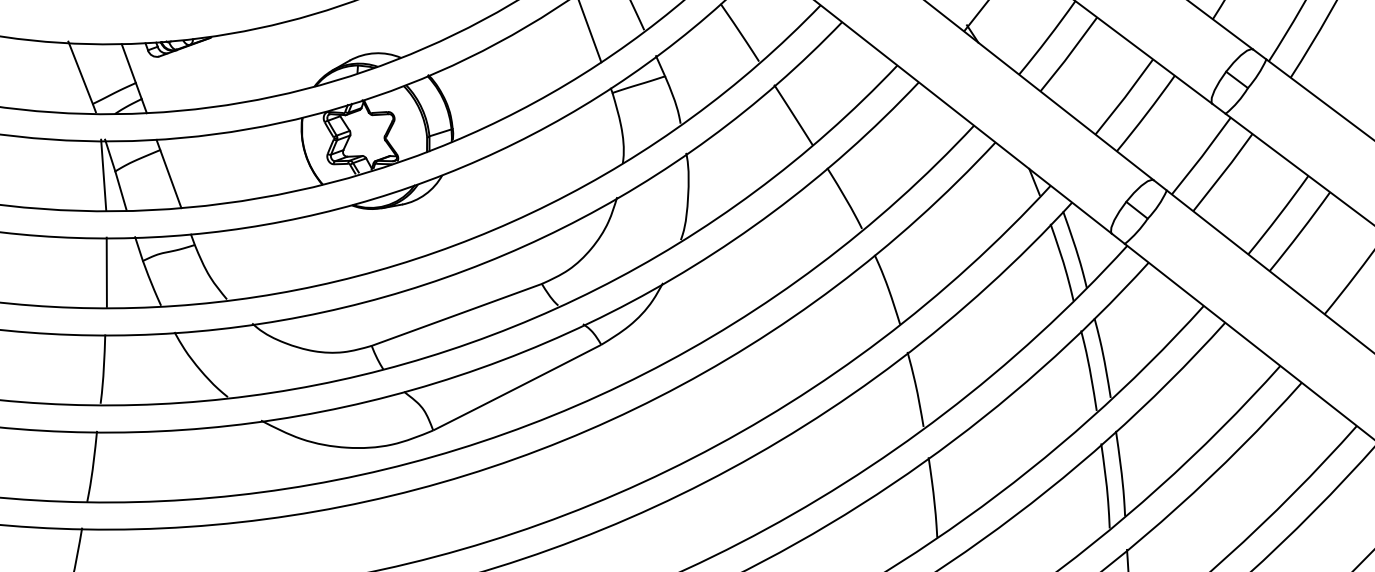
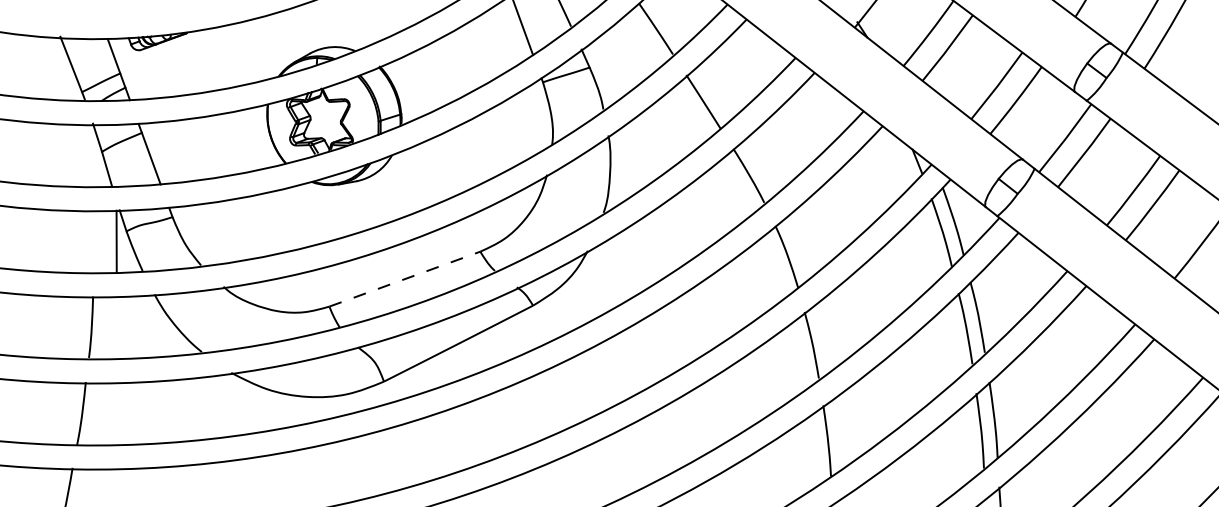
line: (103, 174) -> (91, 154), removed
line: (106, 271) -> (116, 240), moved
line: (456, 314) -> (404, 278), solid -> dashed

